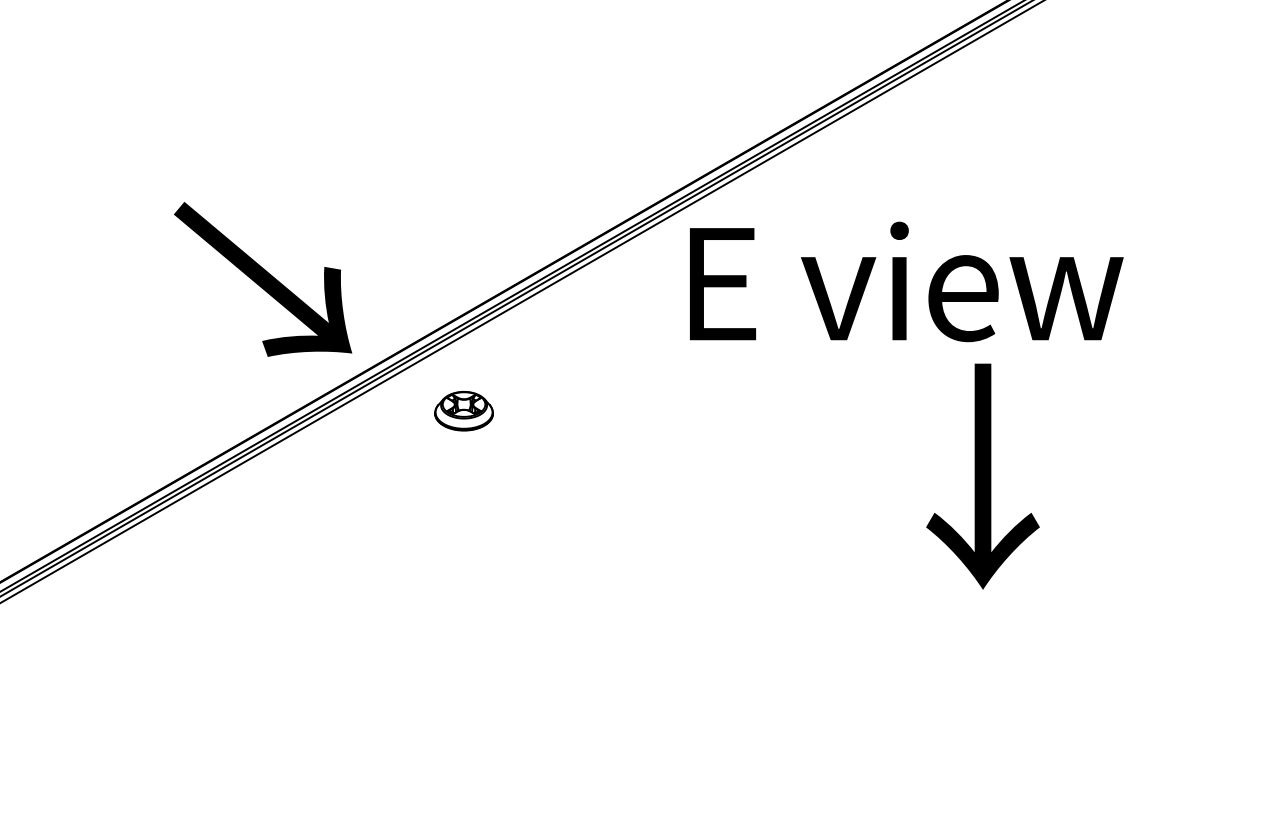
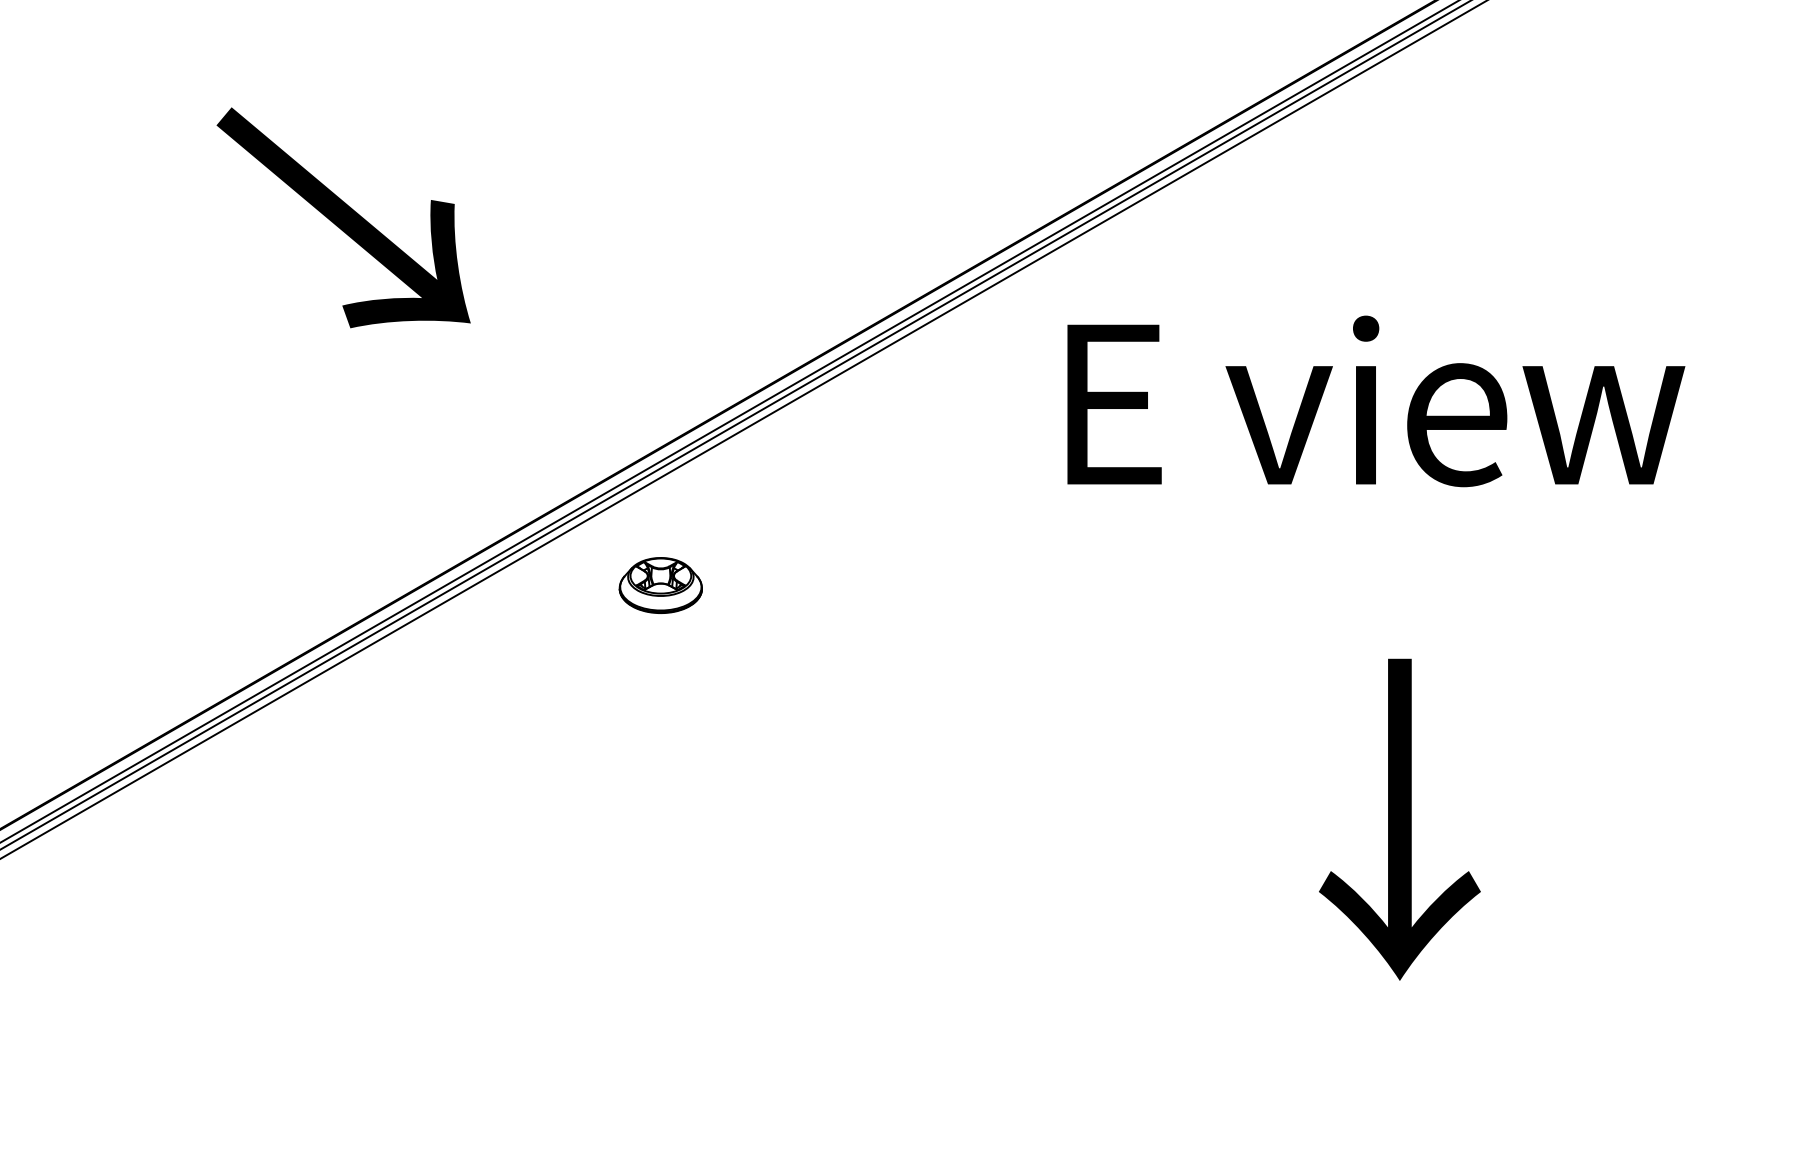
text: (262, 279) -> (343, 217), moved
text: (906, 281) -> (1376, 401), moved
text: (982, 476) -> (1399, 819), moved

